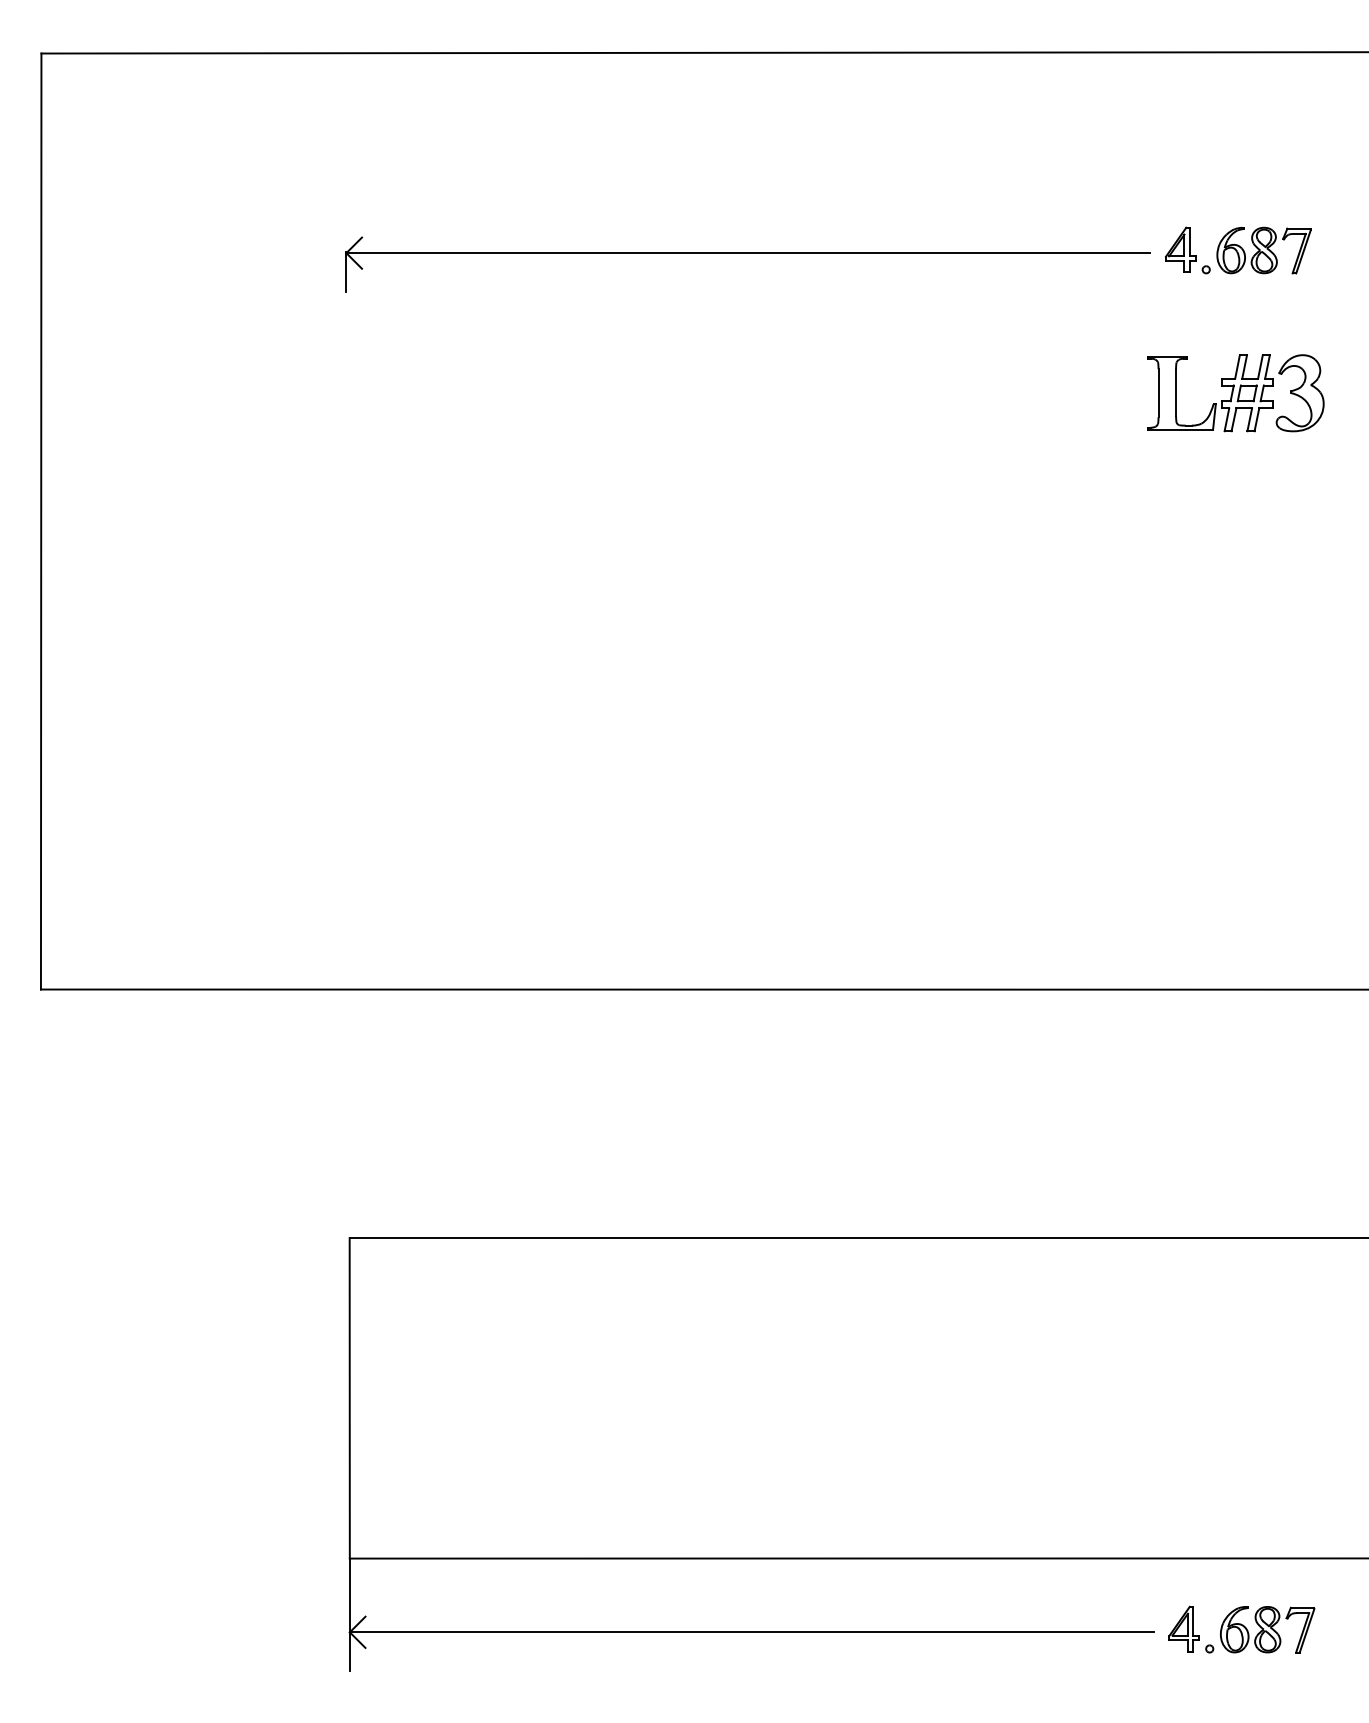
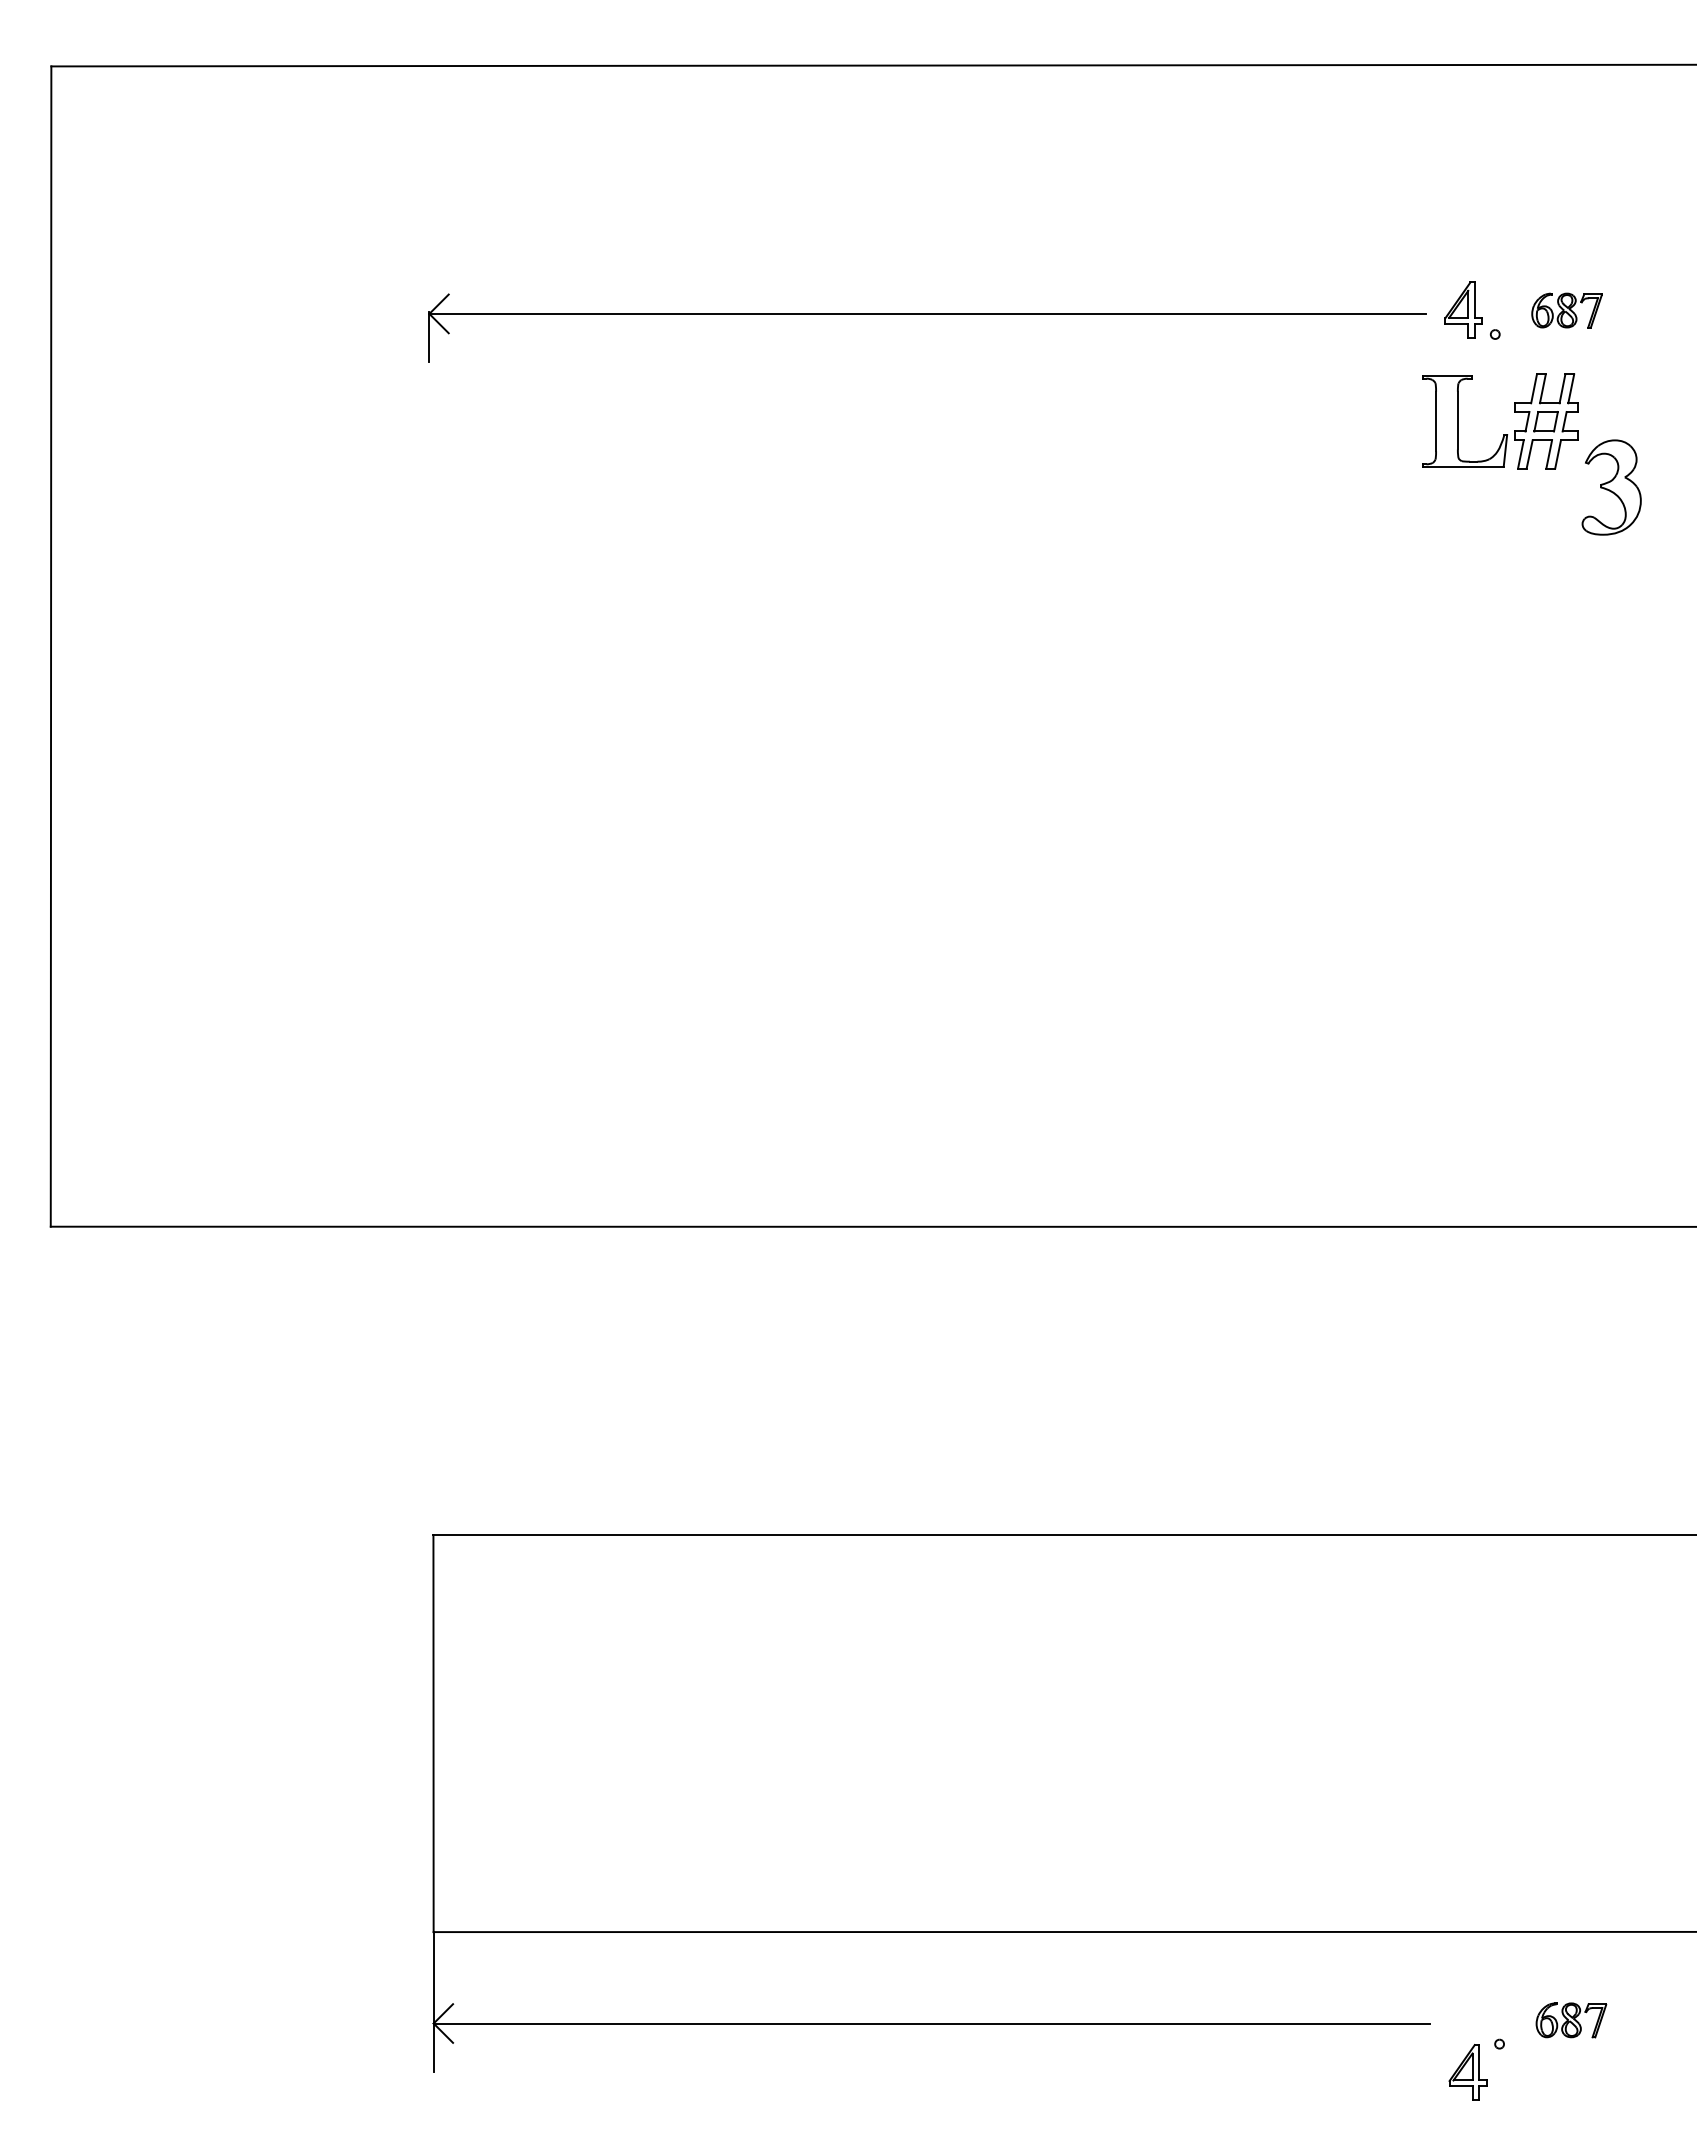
part: (1263, 250) -> (1566, 310), size x0.6
part: (1212, 403) -> (1503, 434), moved
part: (1183, 1629) -> (1467, 2072), moved
part: (1267, 1629) -> (1571, 2020), size x0.6

